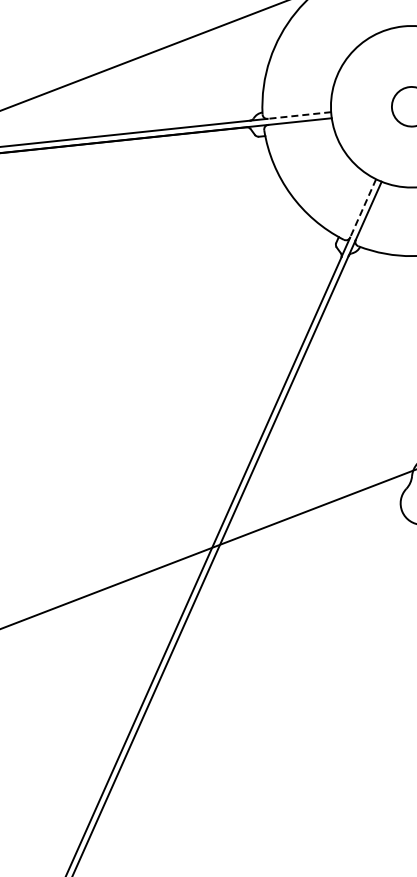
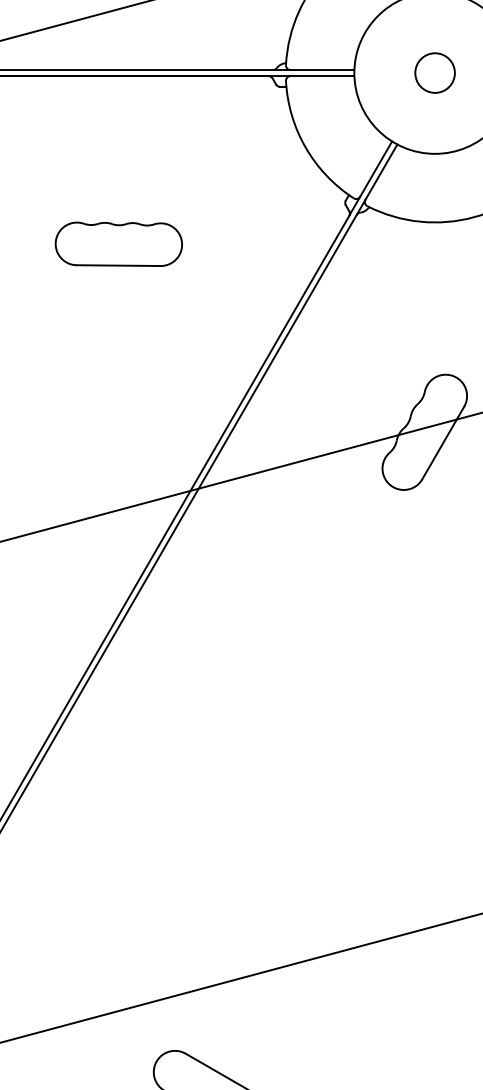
line: (299, 115) -> (322, 70), dashed -> solid
line: (363, 208) -> (376, 169), dashed -> solid
part: (114, 309) -> (118, 243), added

